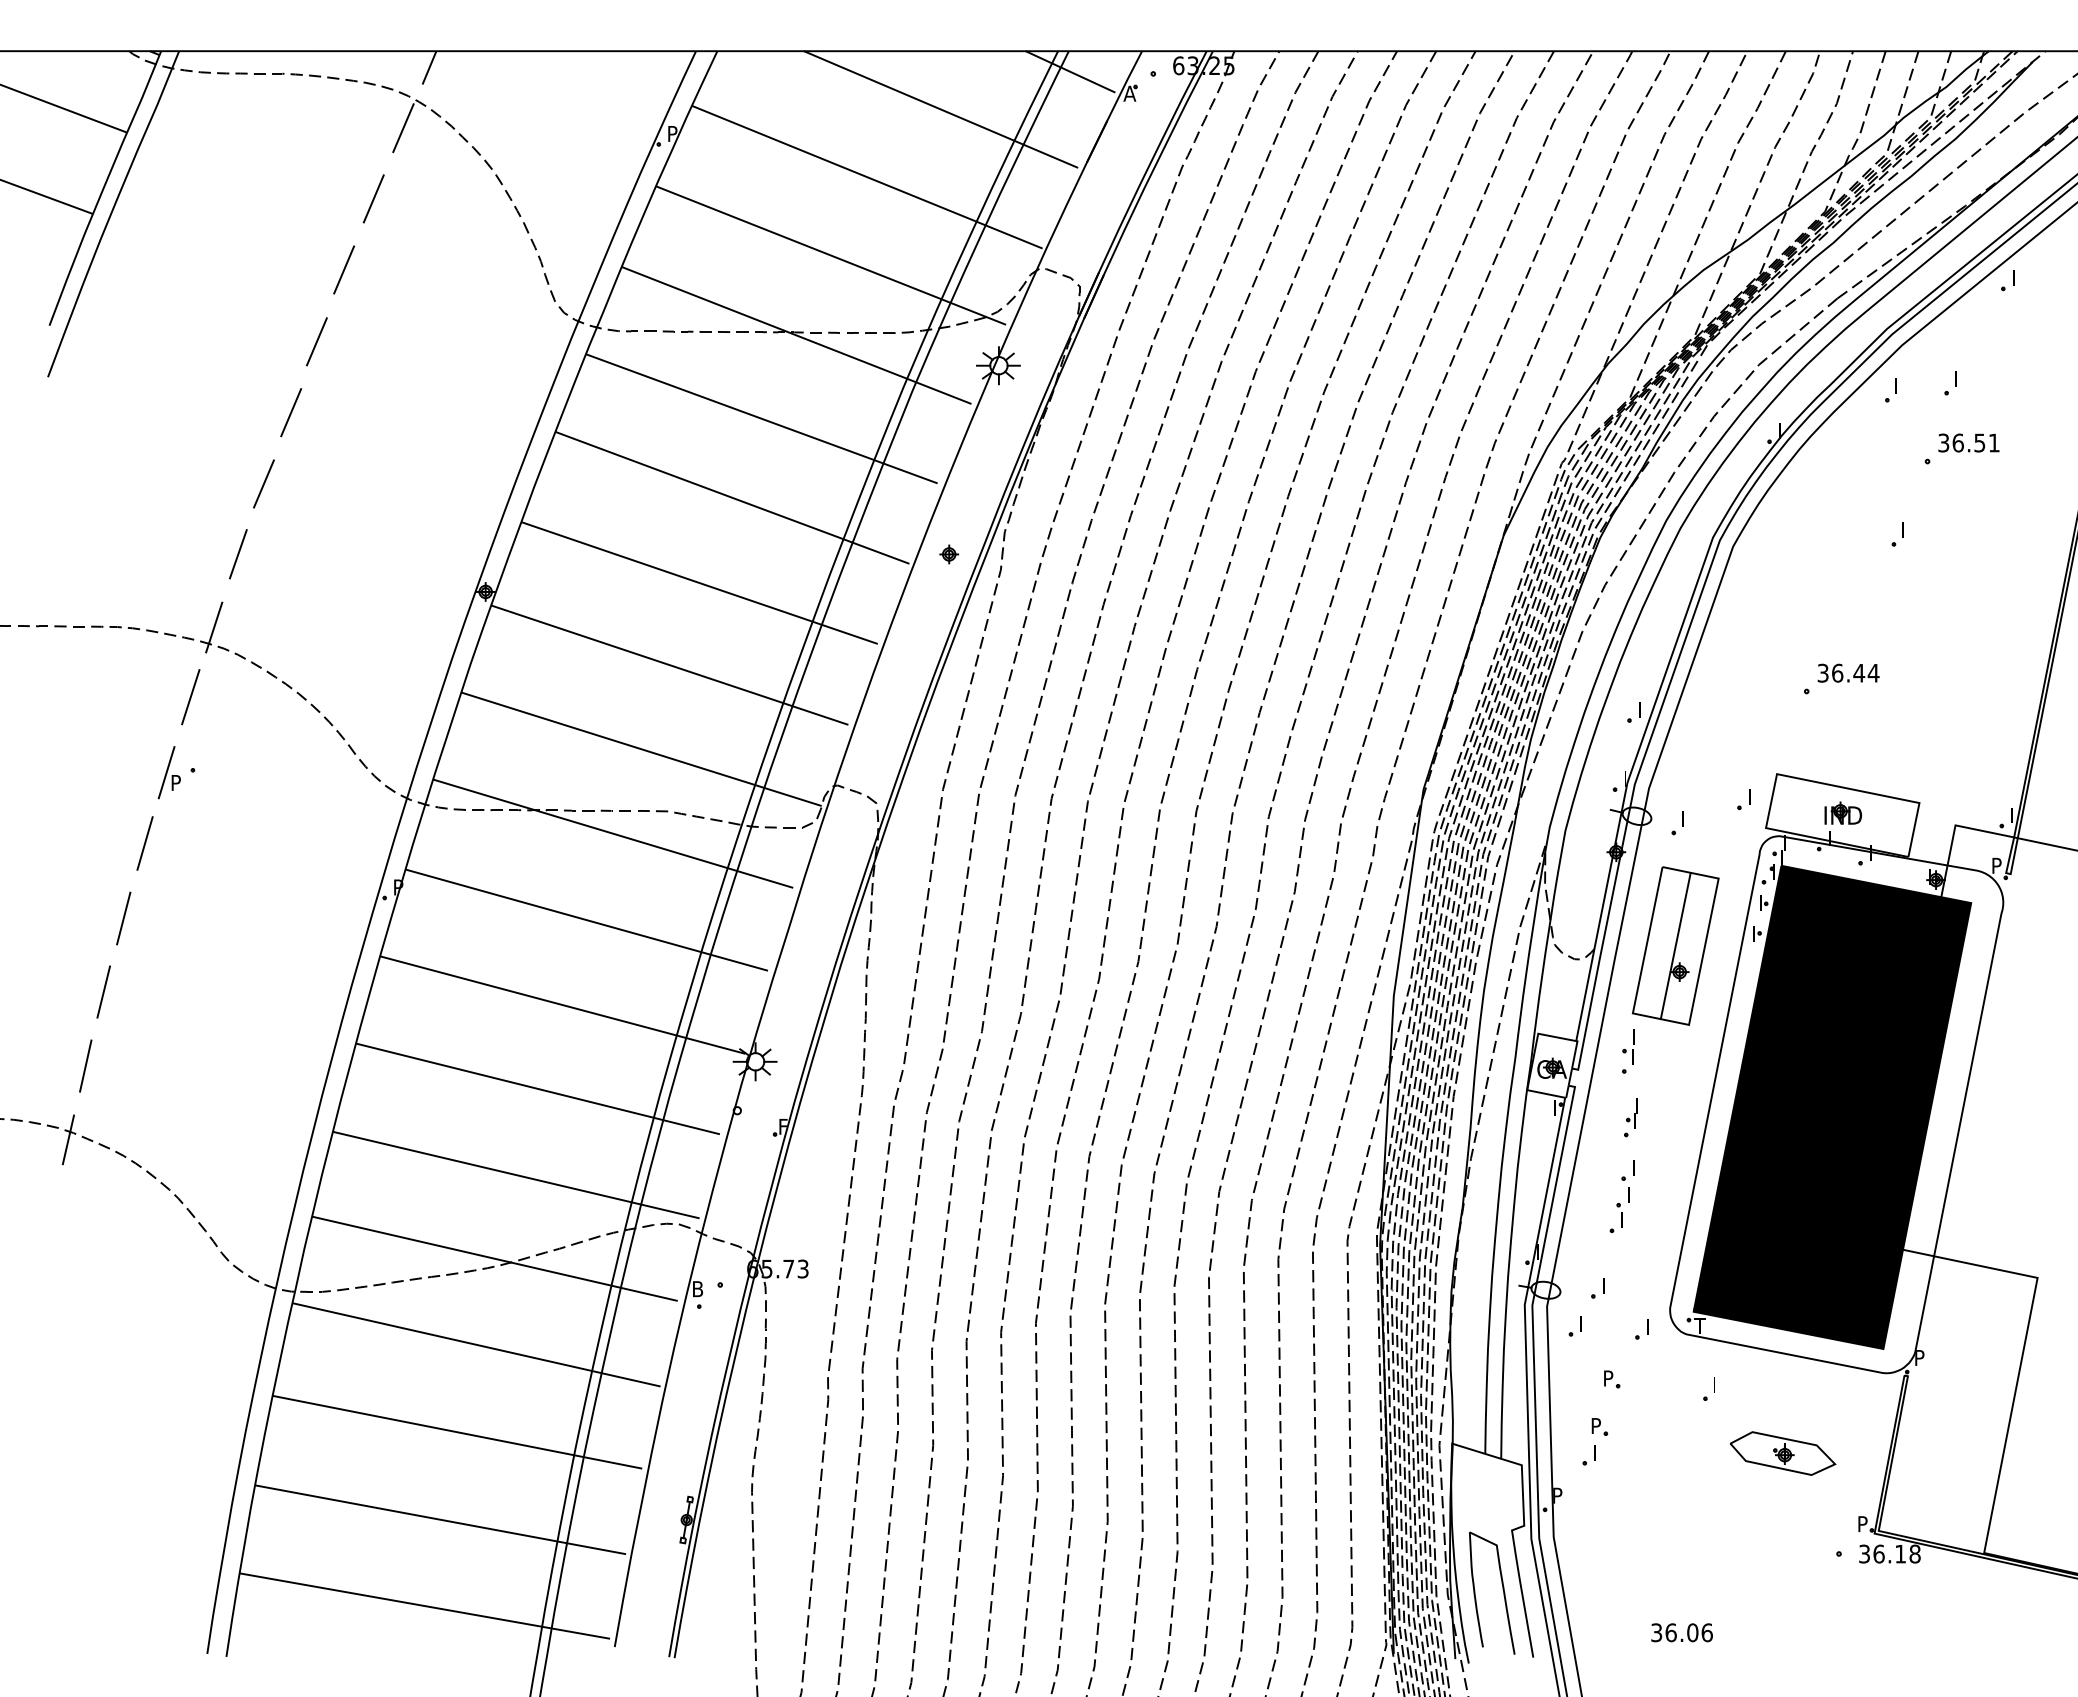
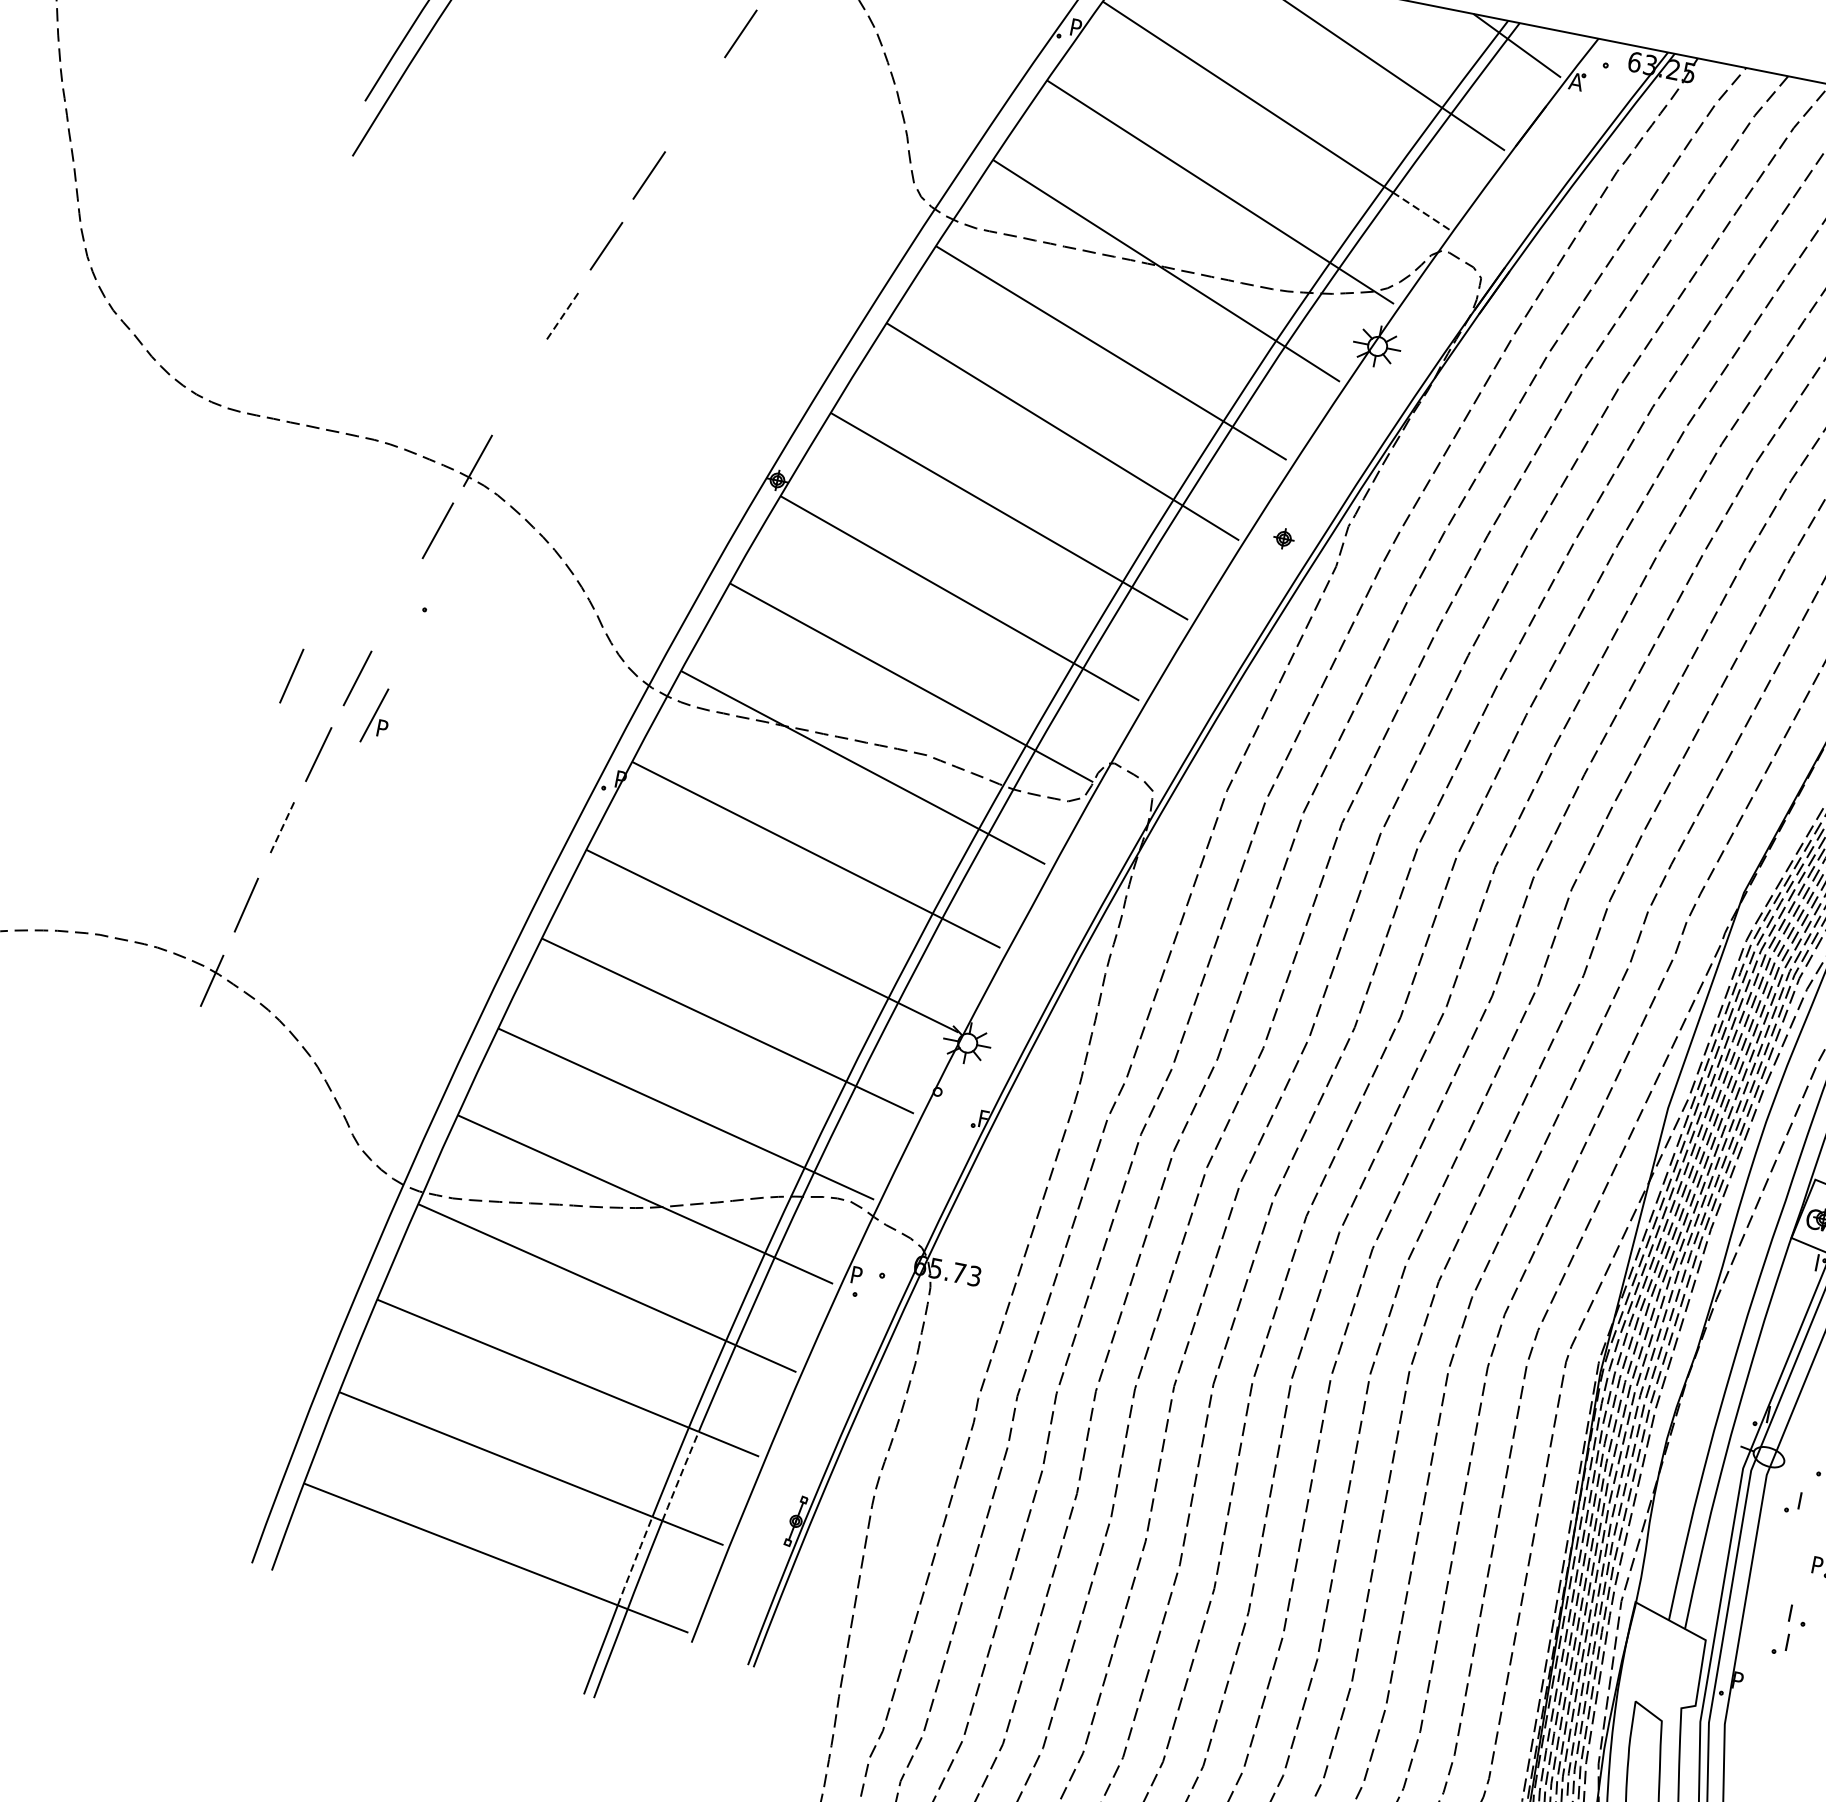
line: (1014, 236) -> (1421, 210), solid -> dashed
line: (343, 269) -> (693, 103), removed
line: (263, 484) -> (561, 317), solid -> dashed
line: (238, 554) -> (519, 387), removed
part: (168, 772) -> (376, 715), moved
line: (85, 852) -> (291, 675), added
line: (103, 992) -> (281, 829), solid -> dashed
text: (699, 1289) -> (858, 1276), B -> P
text: (1595, 1425) -> (1793, 1613), P -> I
line: (575, 1499) -> (680, 1475), solid -> dashed
line: (549, 1584) -> (634, 1561), solid -> dashed

